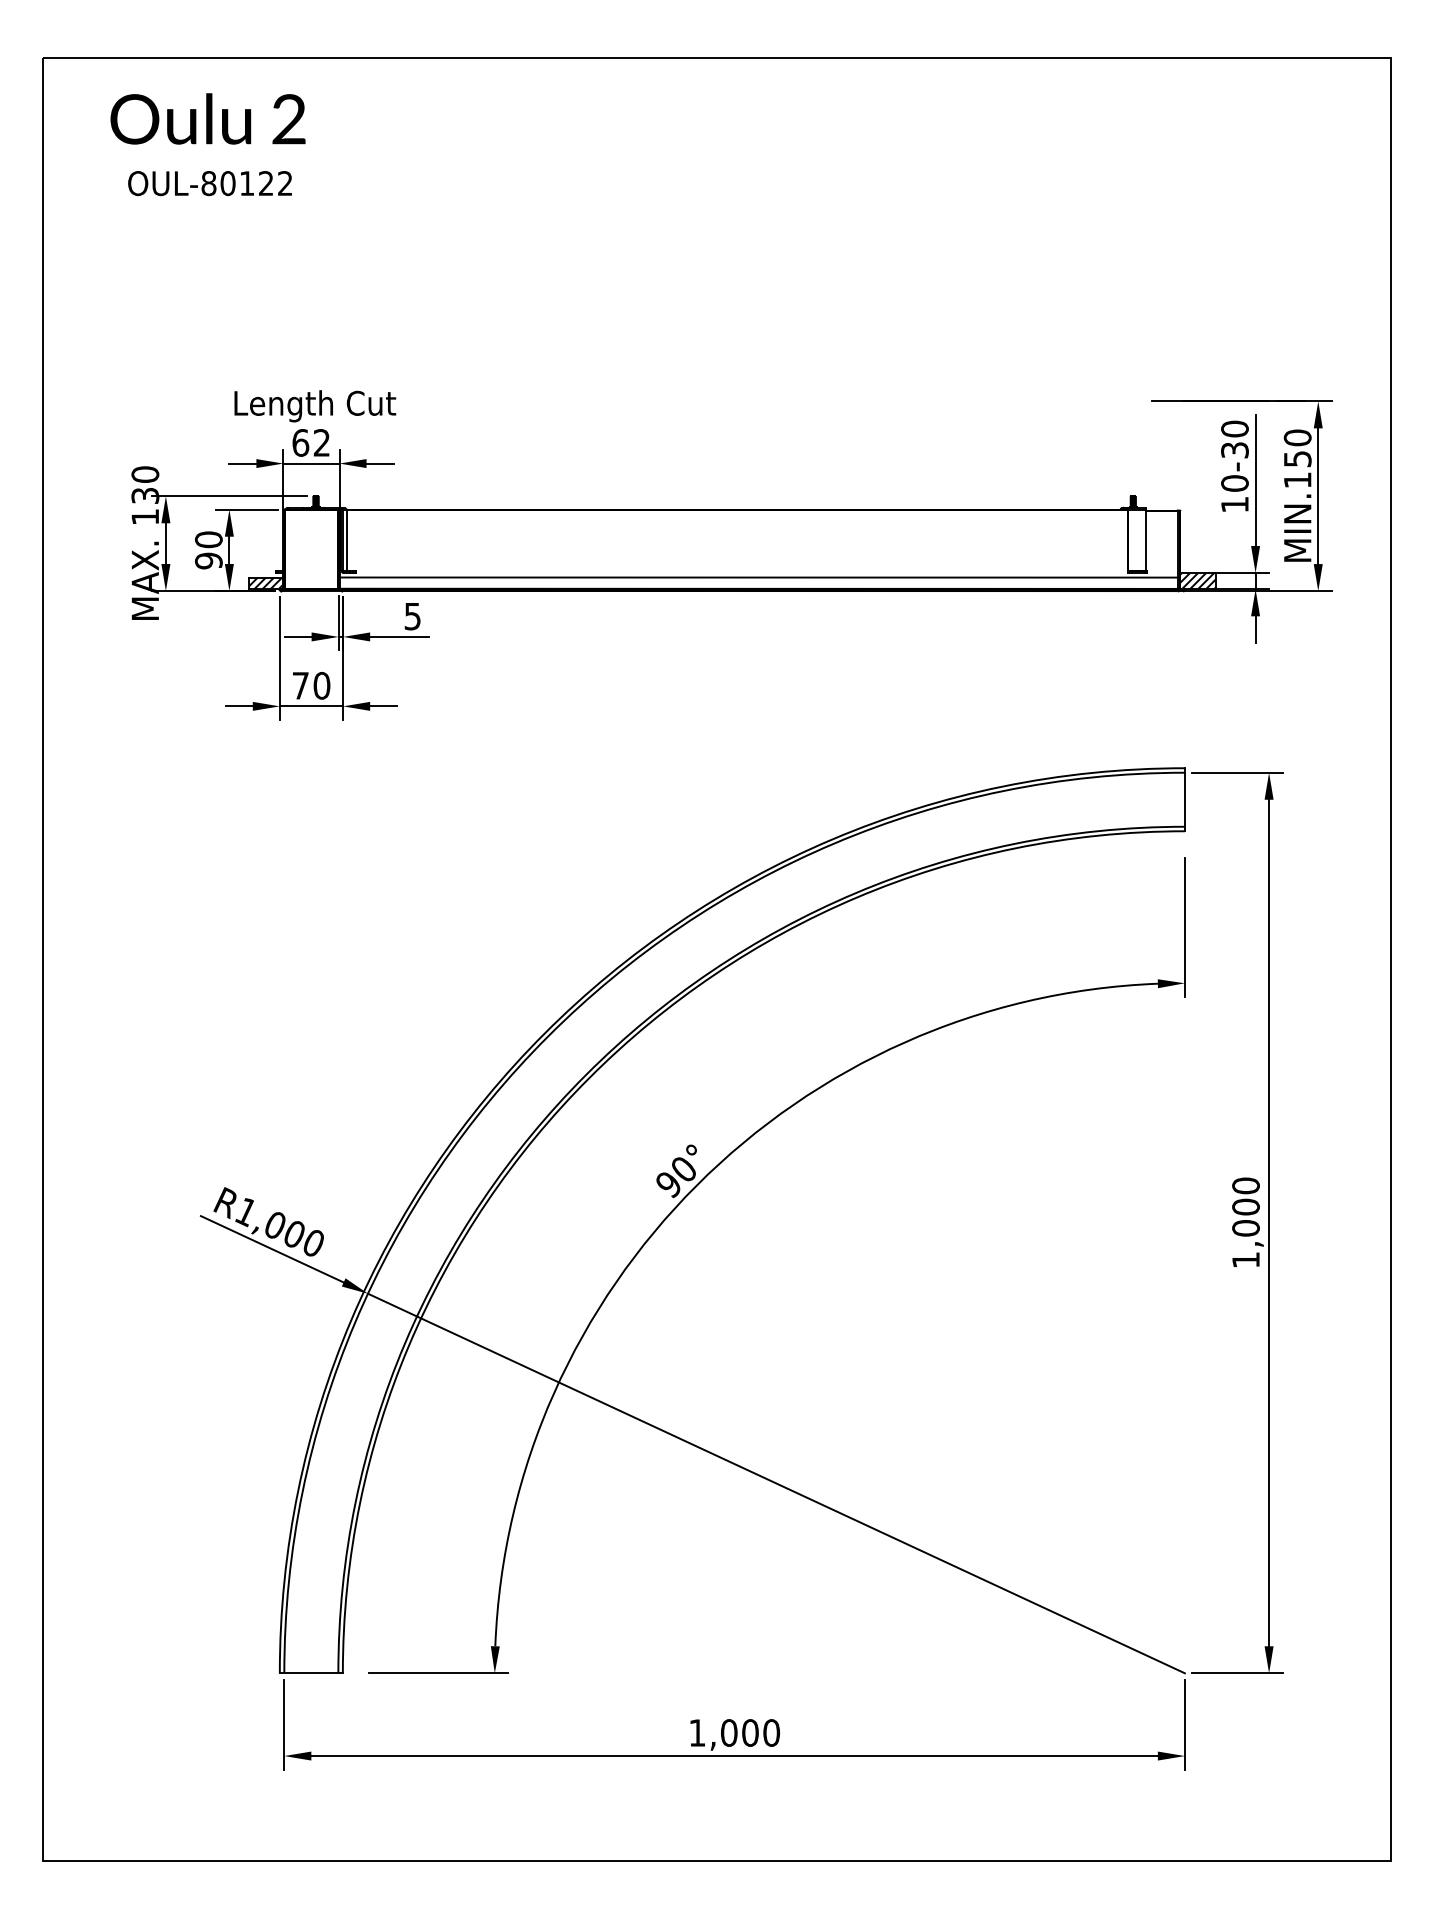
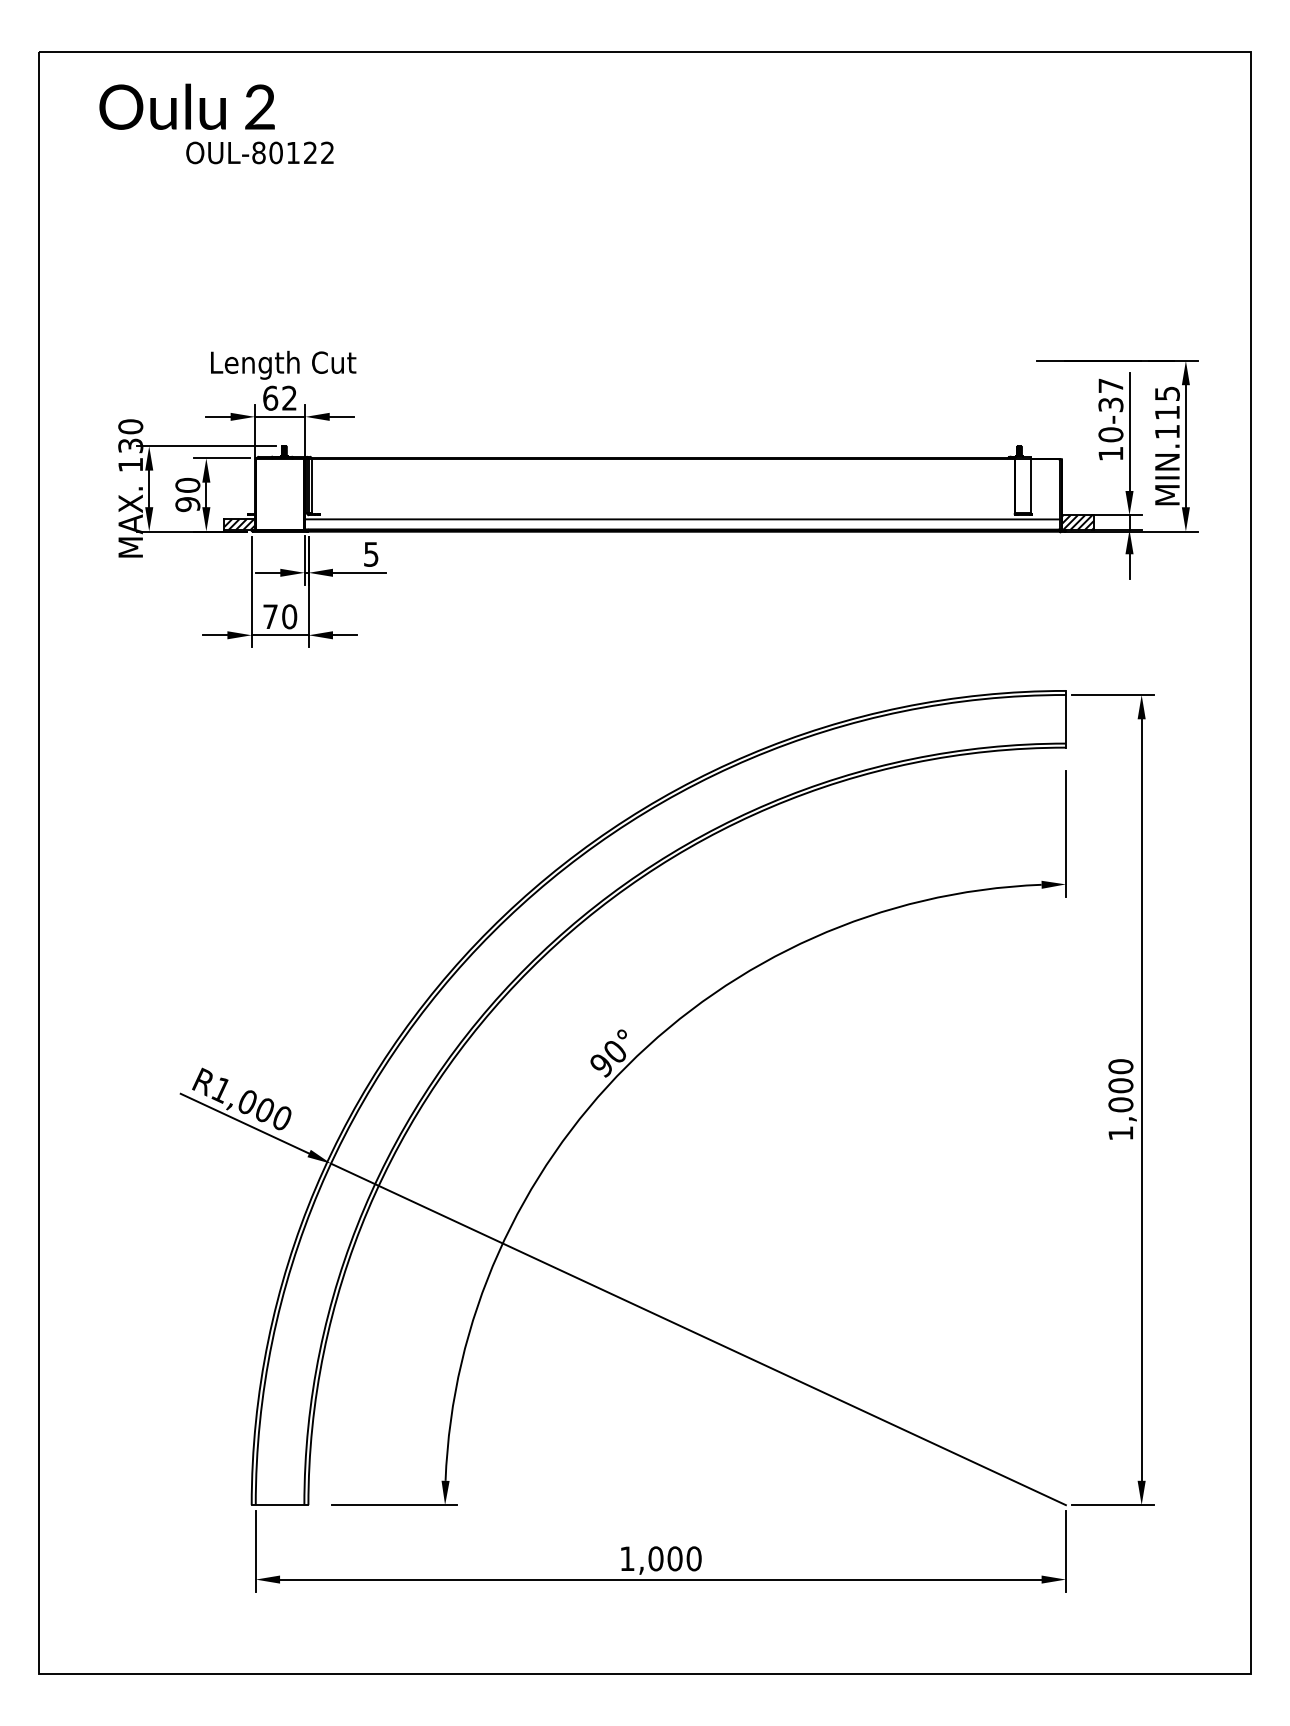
text: (209, 183) -> (259, 152), moved
text: (1234, 428) -> (1110, 385), 10-30 -> 10-37
text: (1296, 447) -> (1166, 402), MIN.150 -> MIN.115

